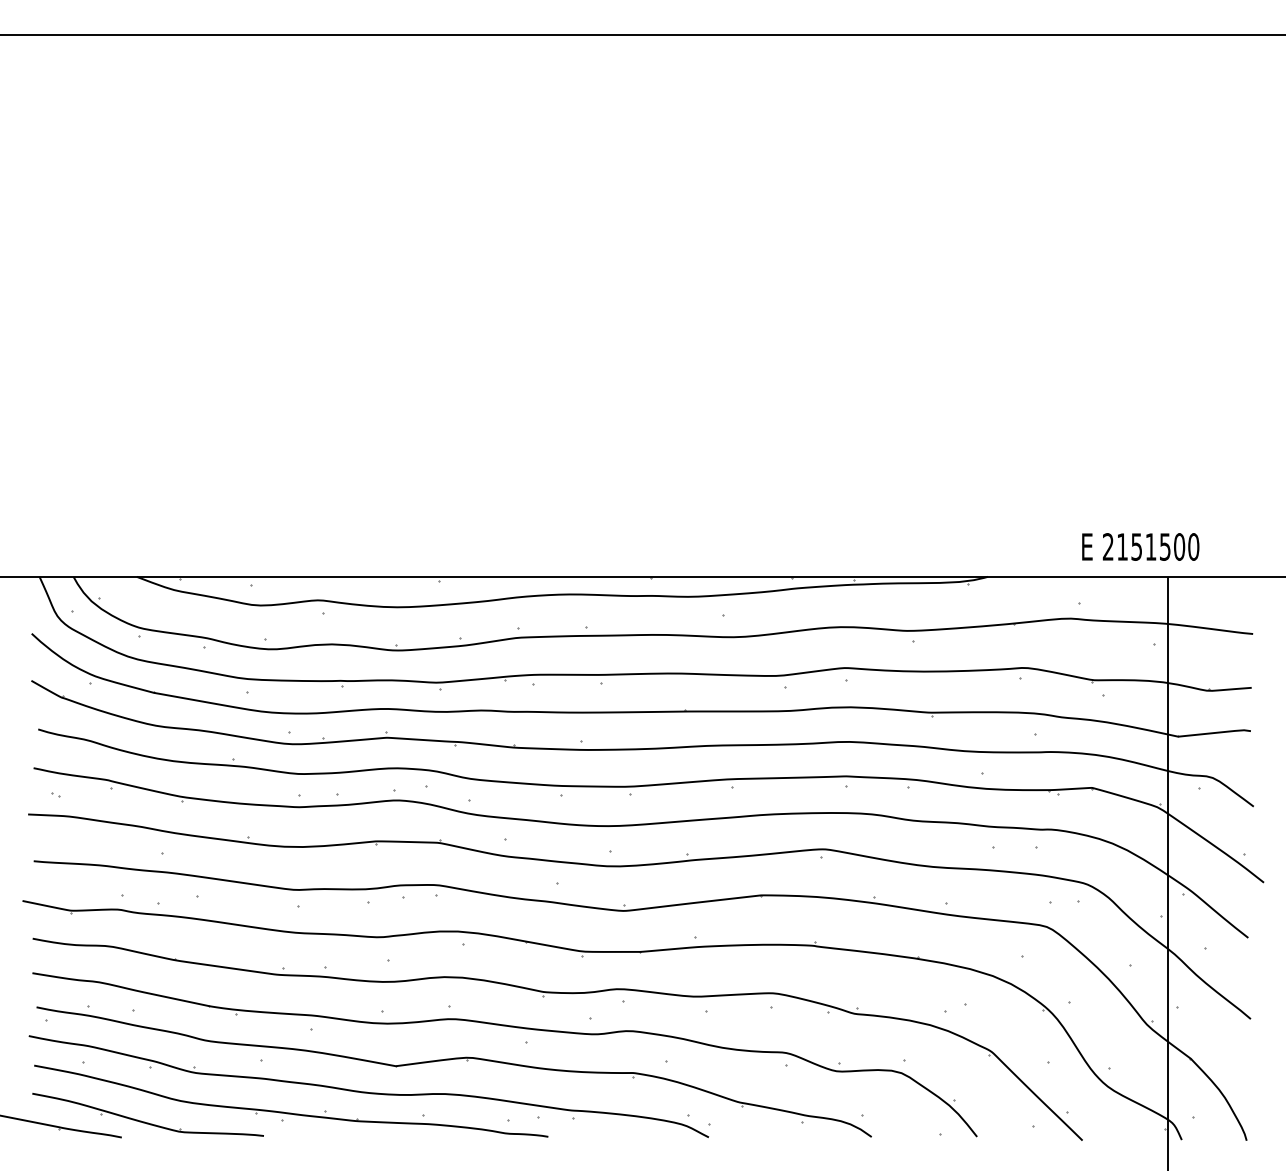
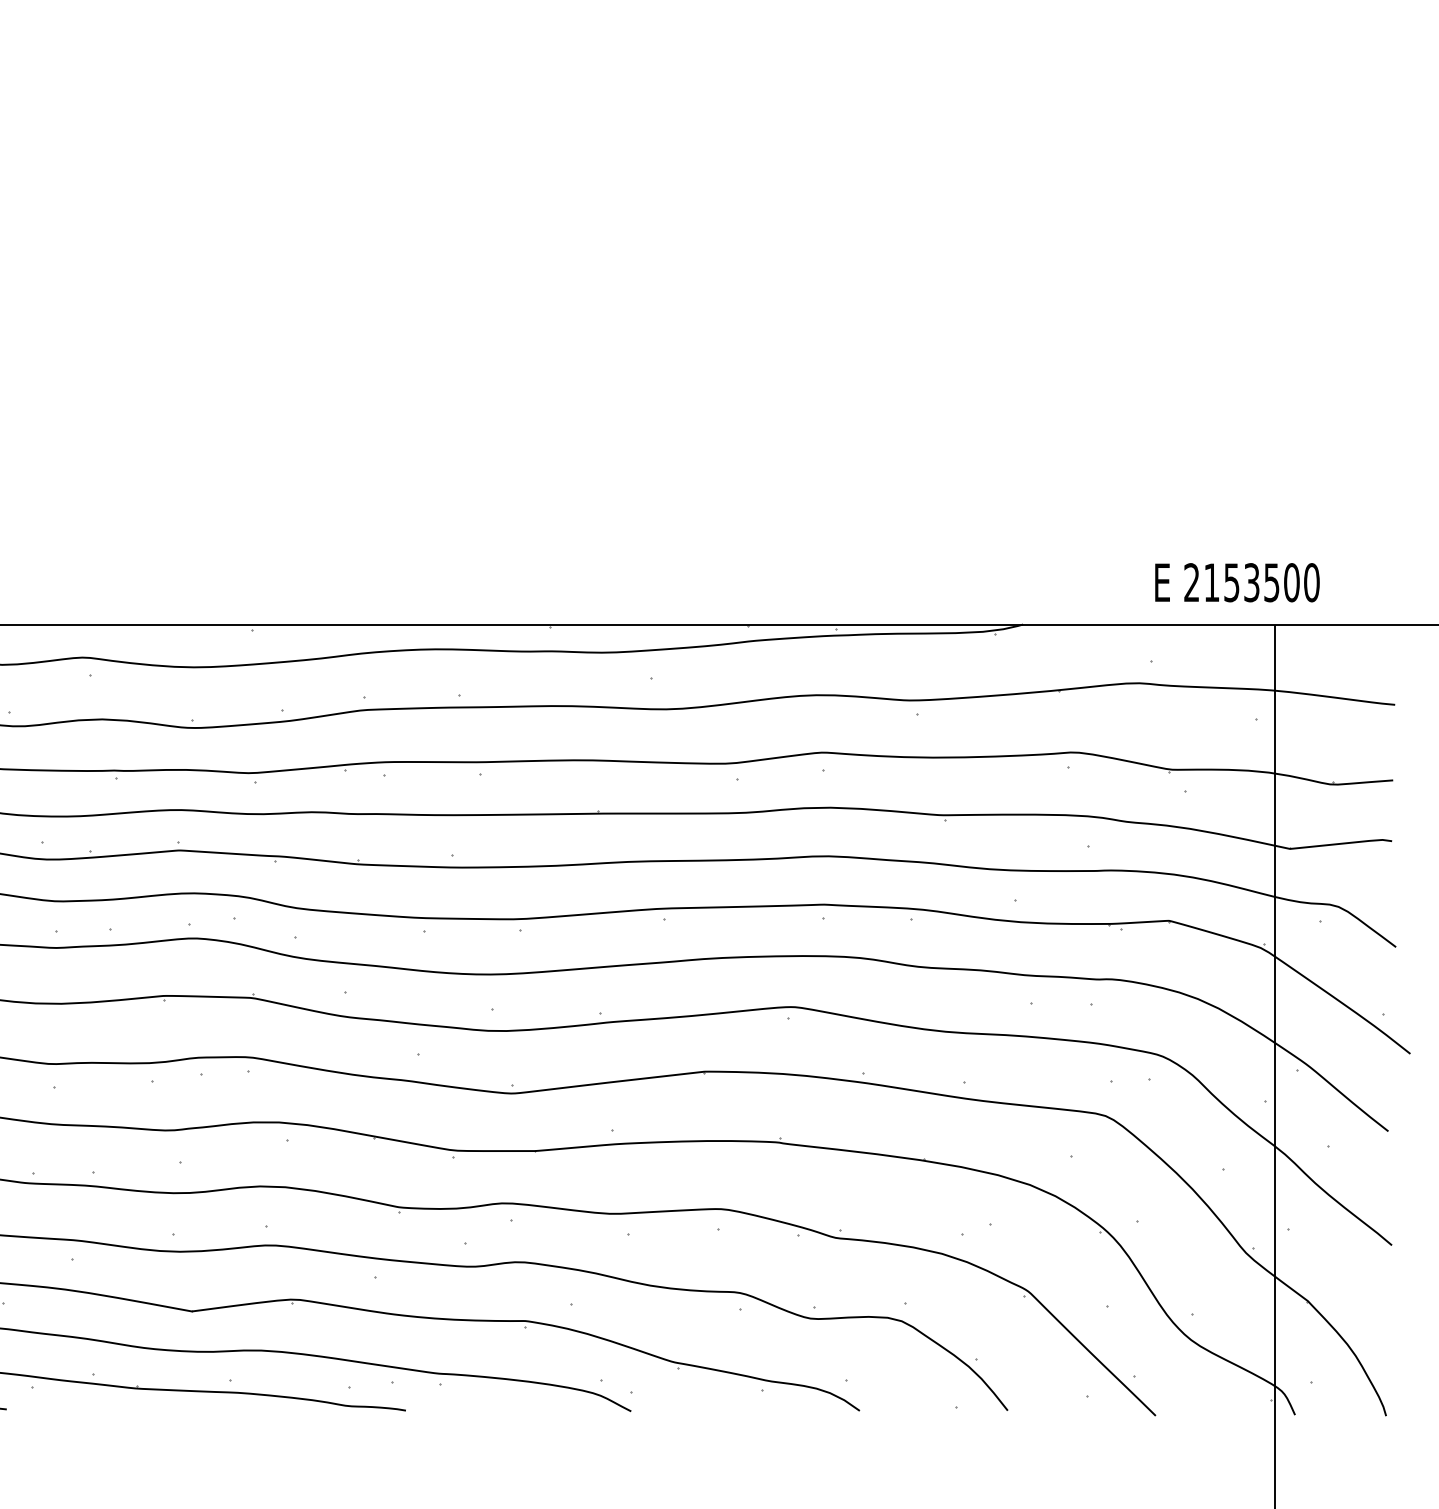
text: (1150, 546) -> (1251, 582), 2151500 -> 2153500

